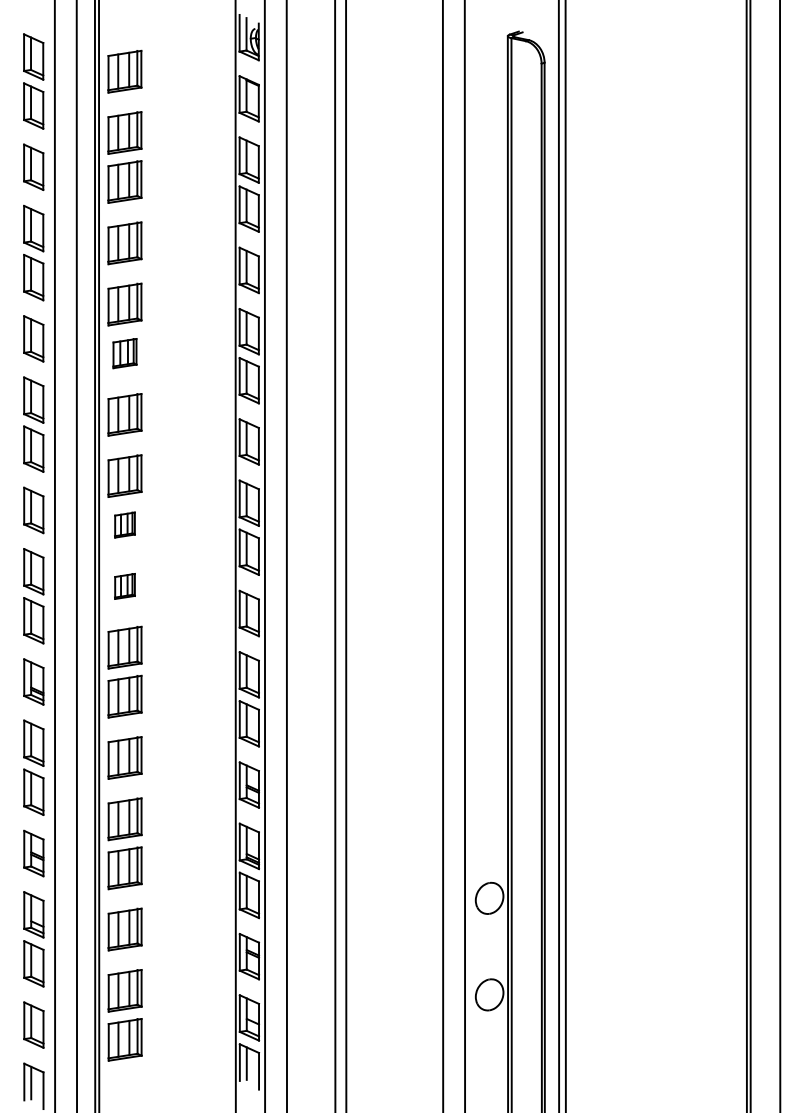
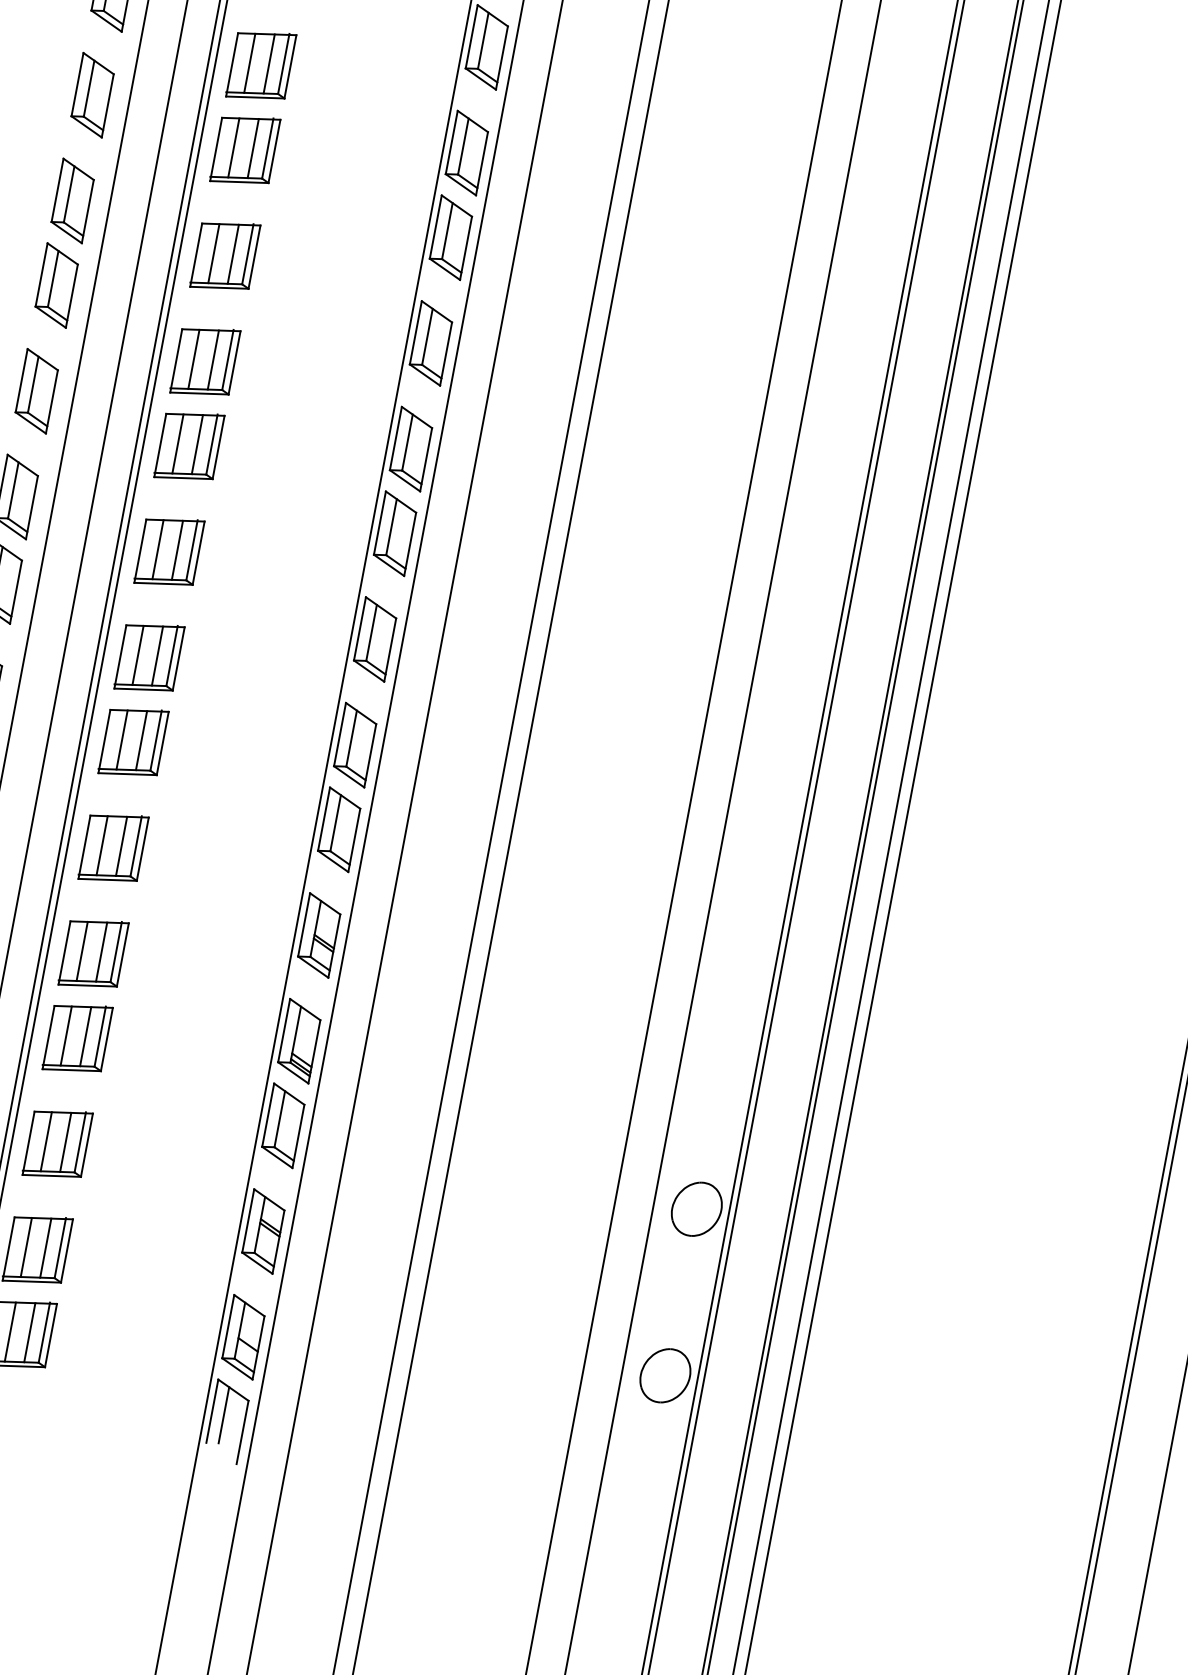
part: (124, 353) -> (244, 150), size x1.43
part: (124, 524) -> (188, 445), size x1.67
part: (124, 586) -> (168, 552), size x1.67

